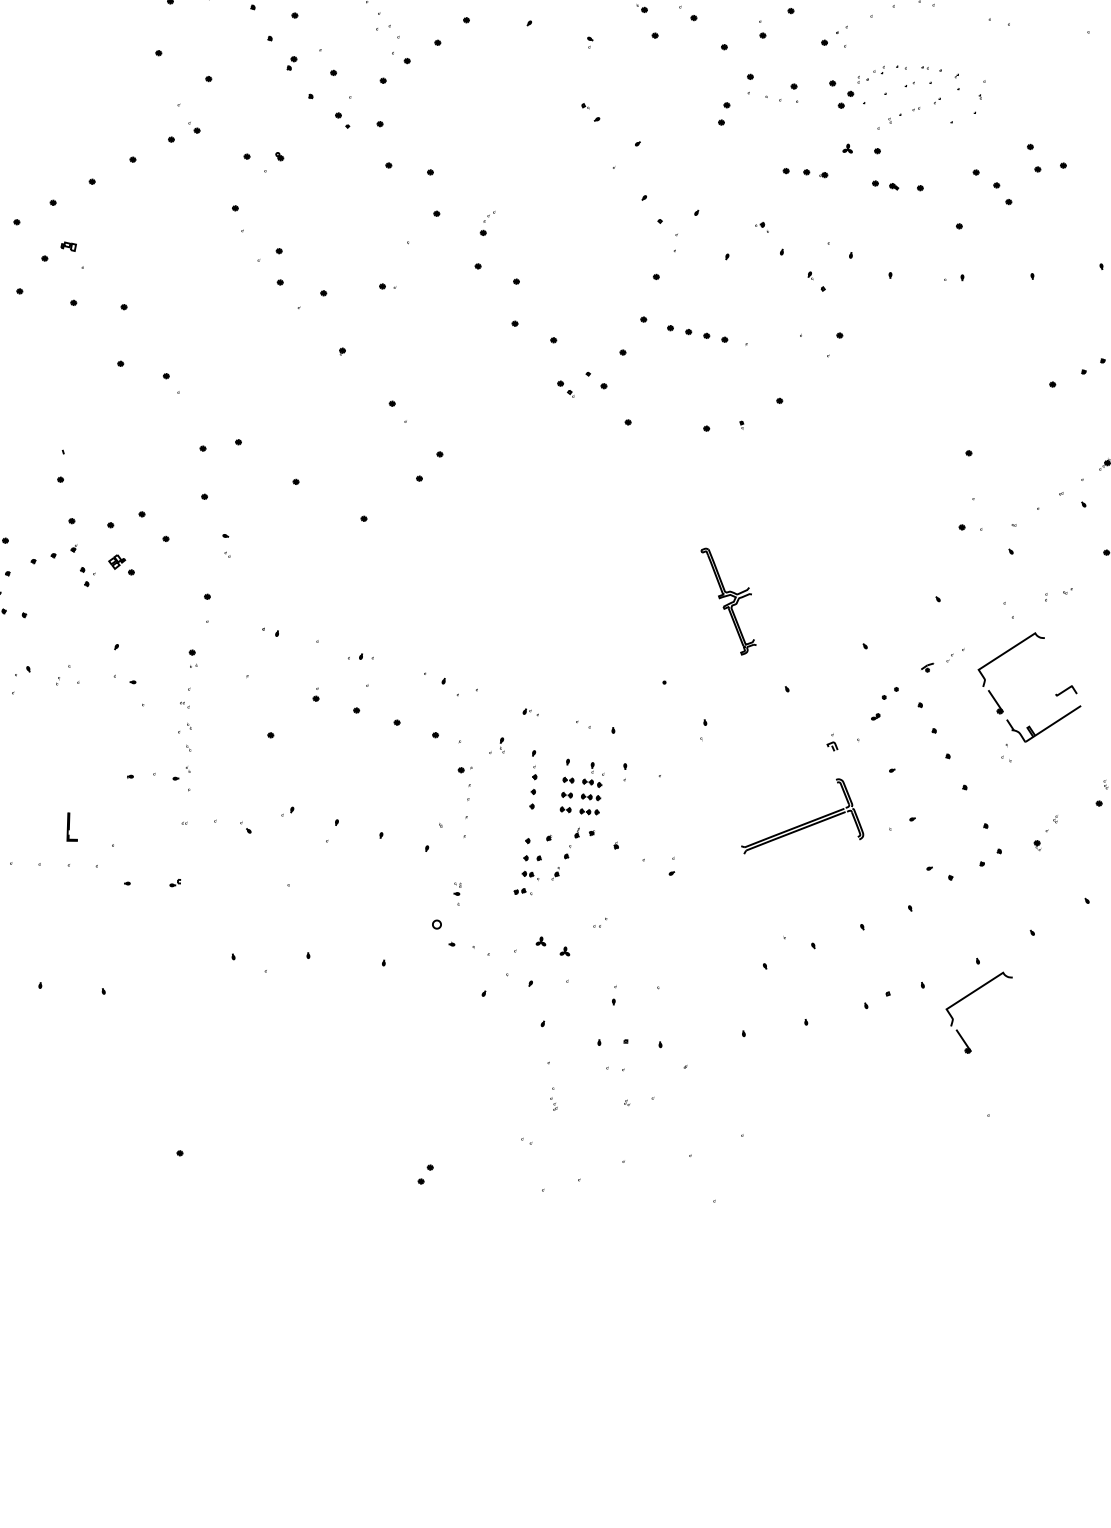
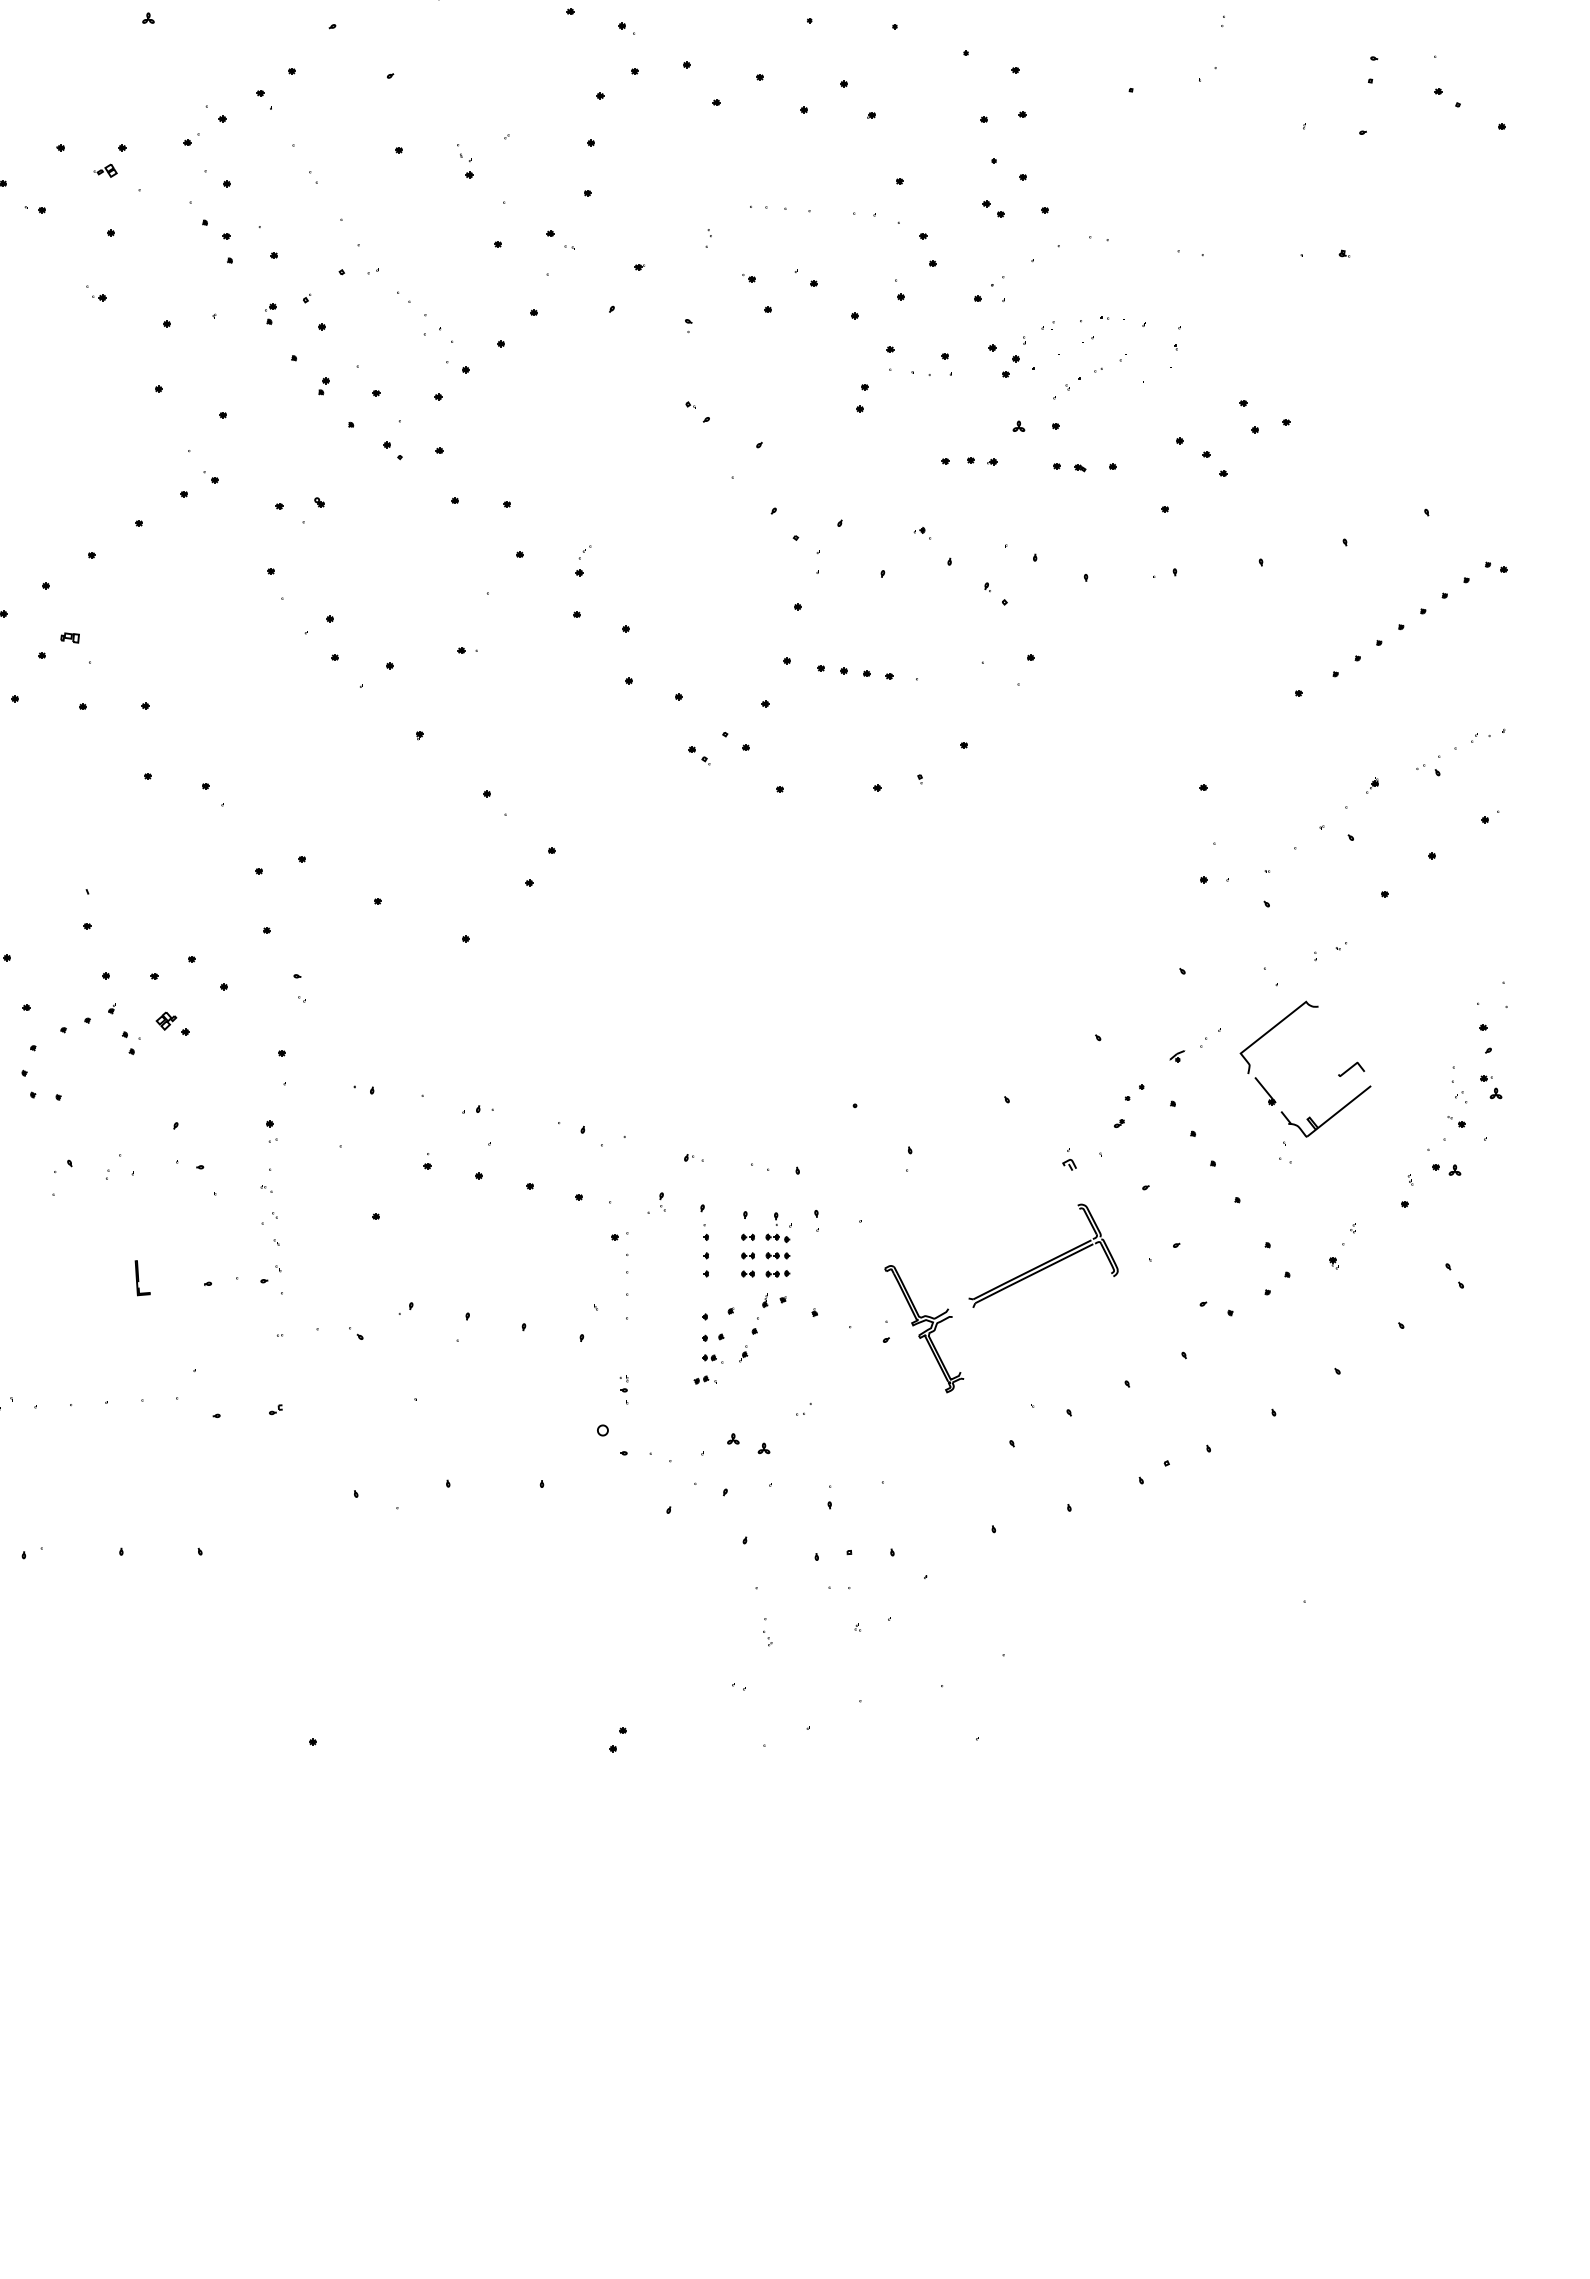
part: (728, 602) -> (924, 1329), moved
part: (72, 827) -> (142, 1278), moved
part: (967, 996) -> (1265, 1457), removed

